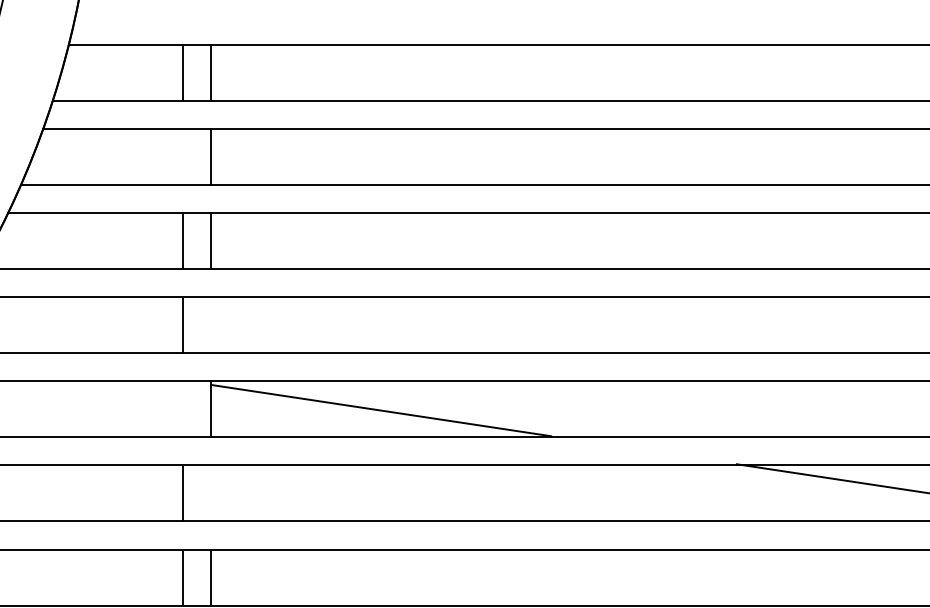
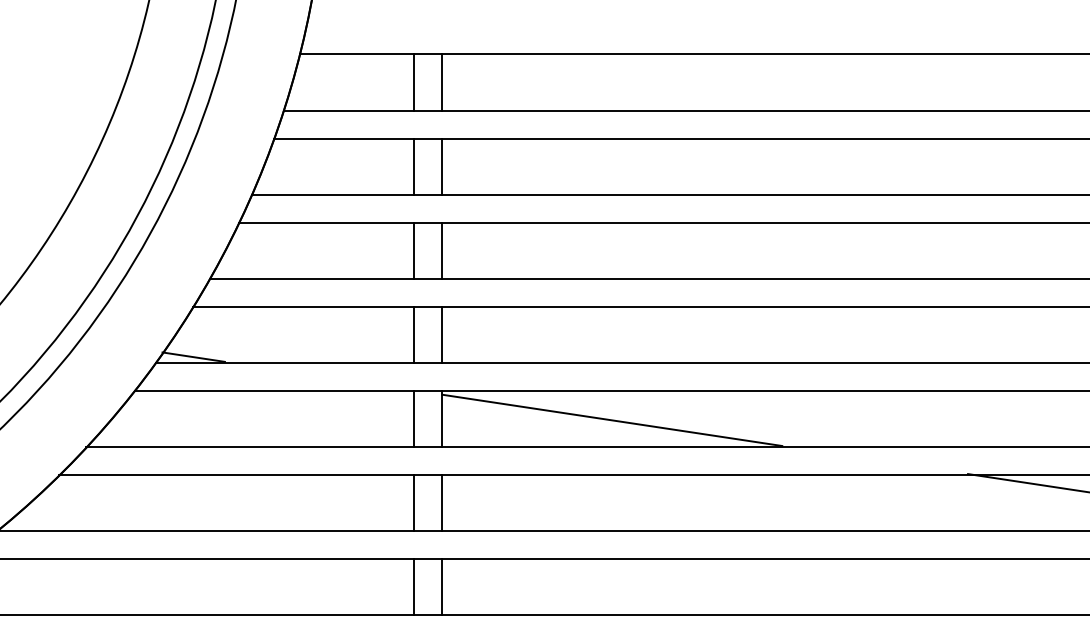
line: (183, 156) -> (414, 166), added
line: (211, 324) -> (442, 334), added
line: (183, 409) -> (414, 419), added
line: (211, 493) -> (442, 503), added

